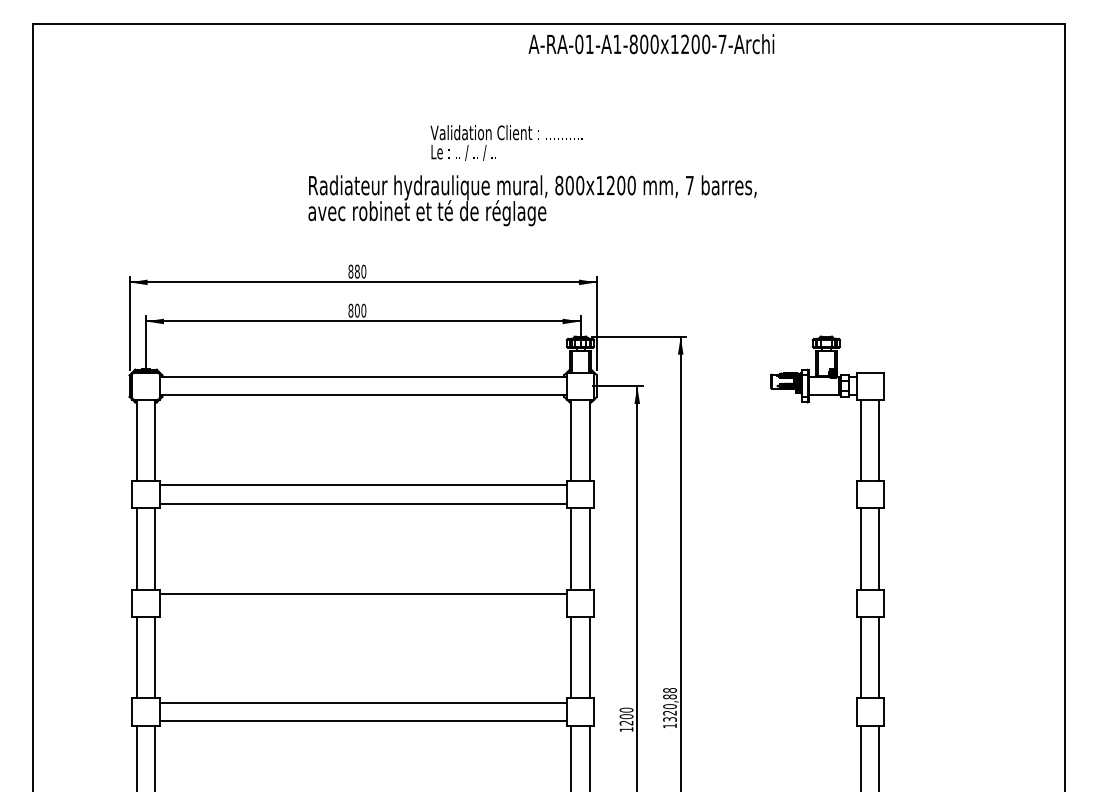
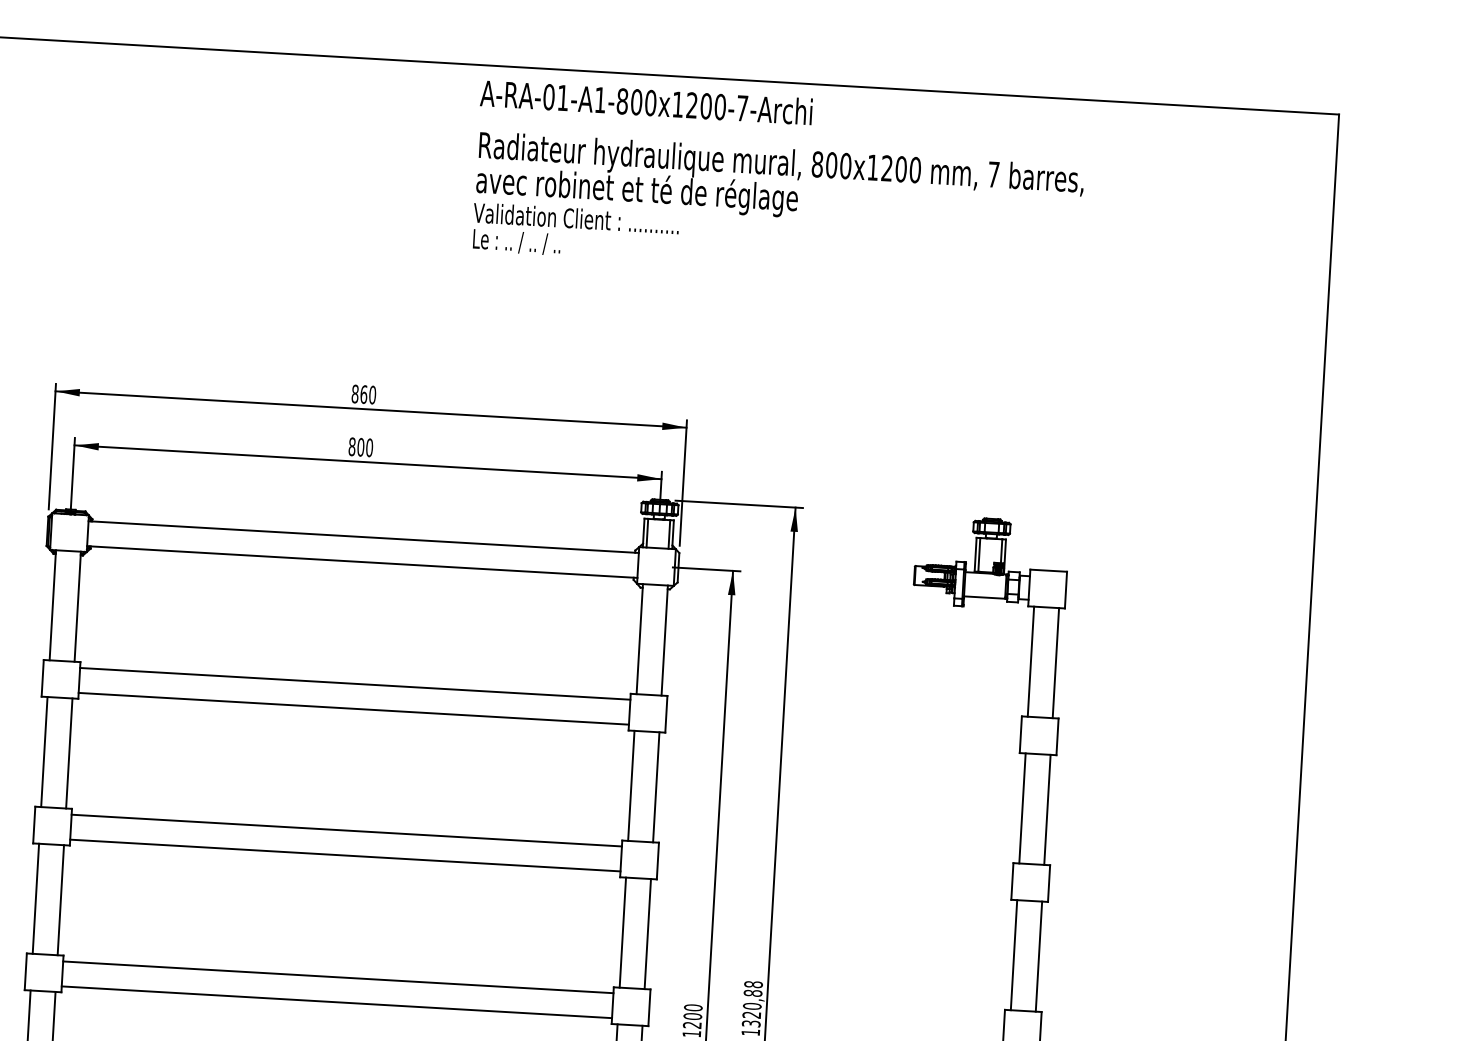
text: (651, 44) -> (646, 103), moved
text: (532, 200) -> (780, 182), moved
text: (356, 271) -> (362, 394), 880 -> 860
line: (363, 612) -> (345, 855), added

